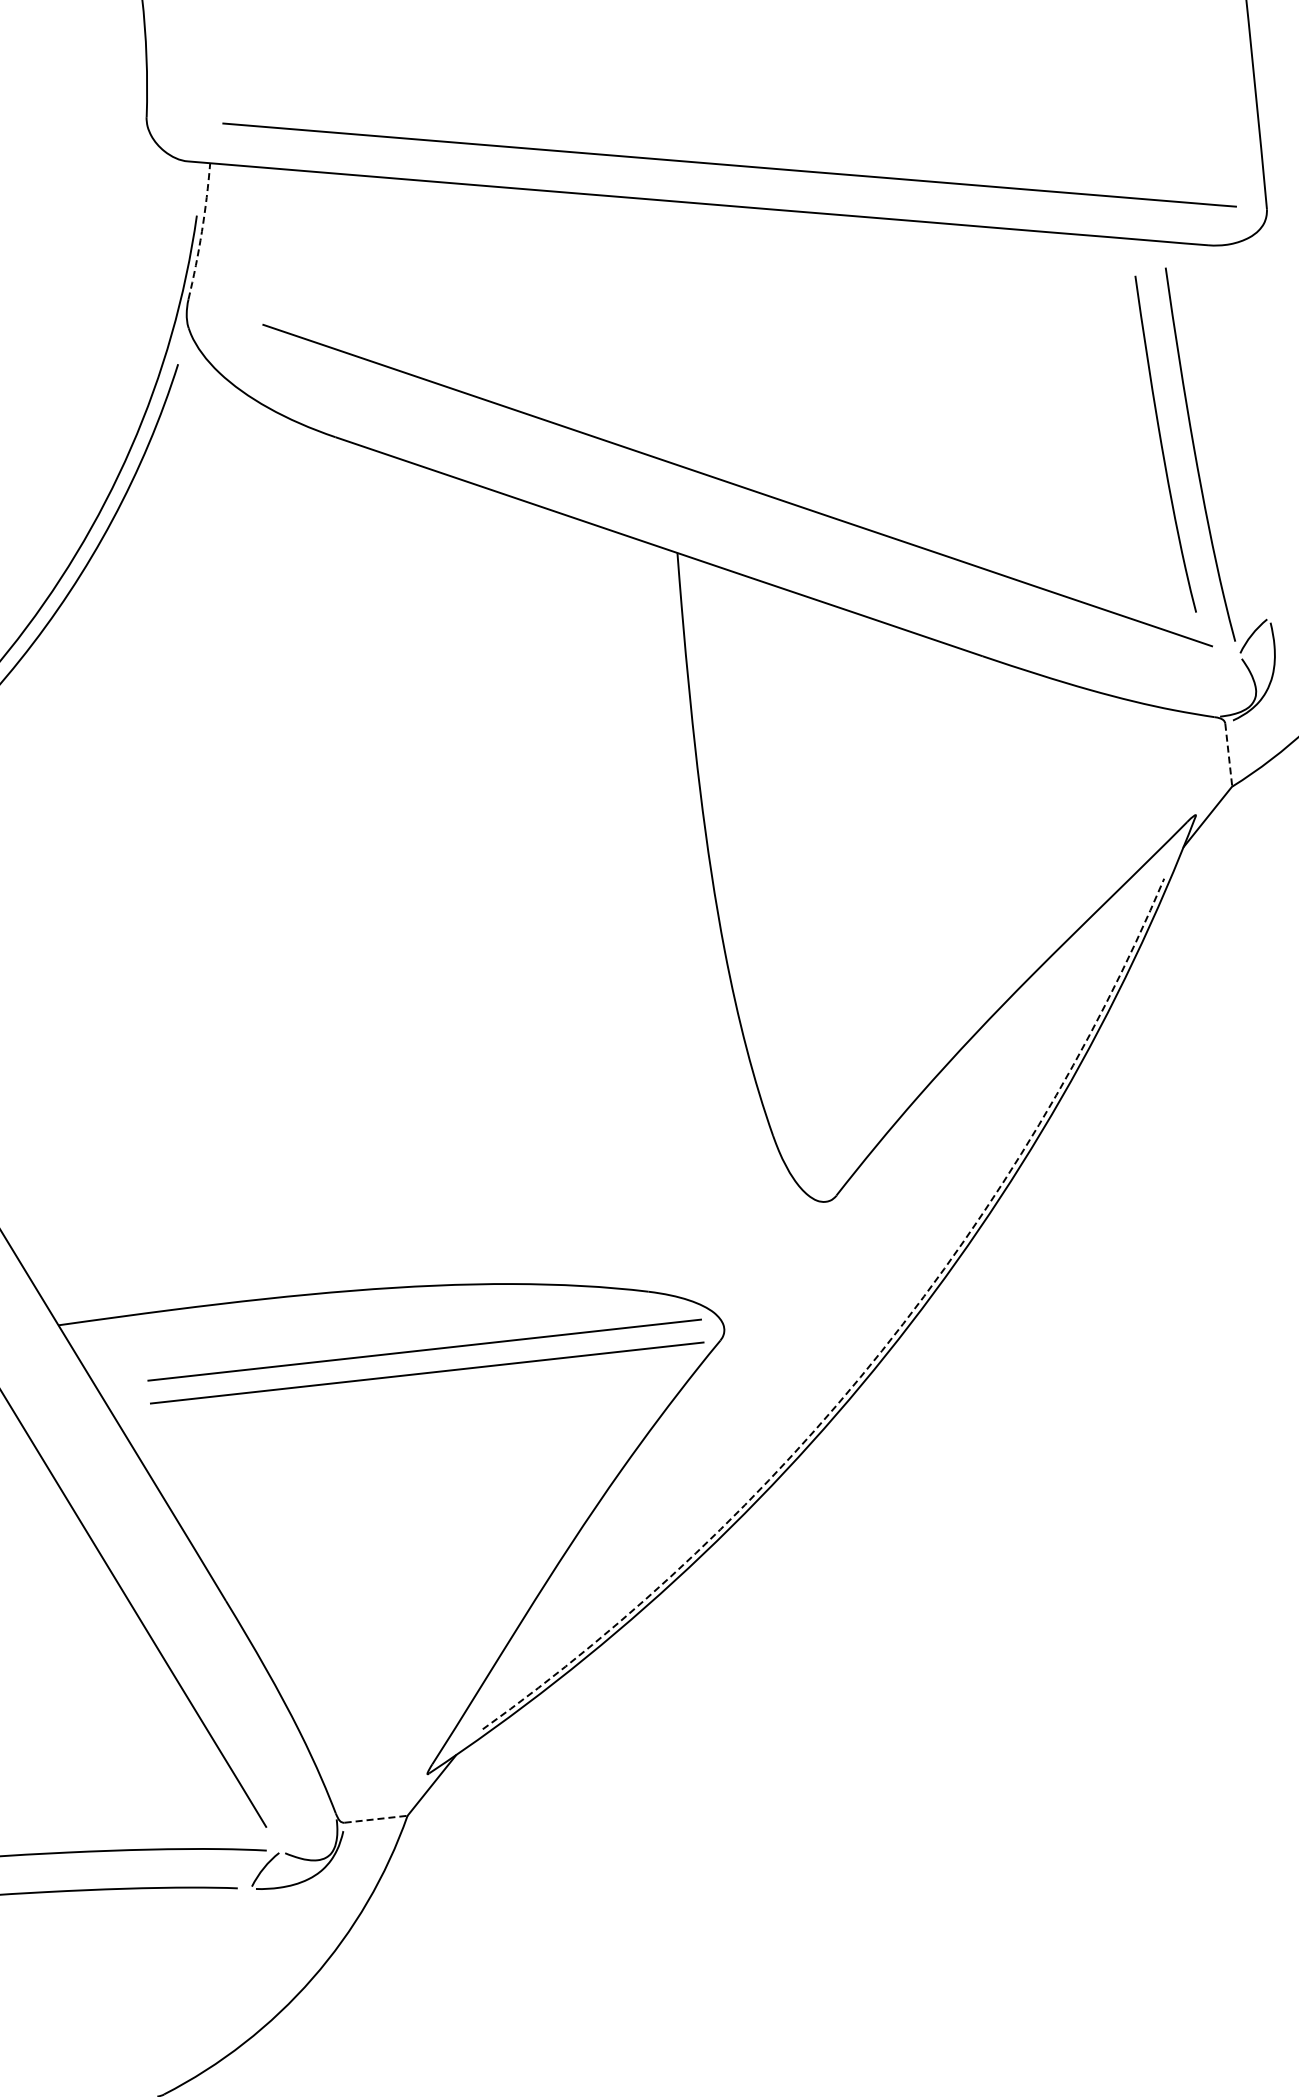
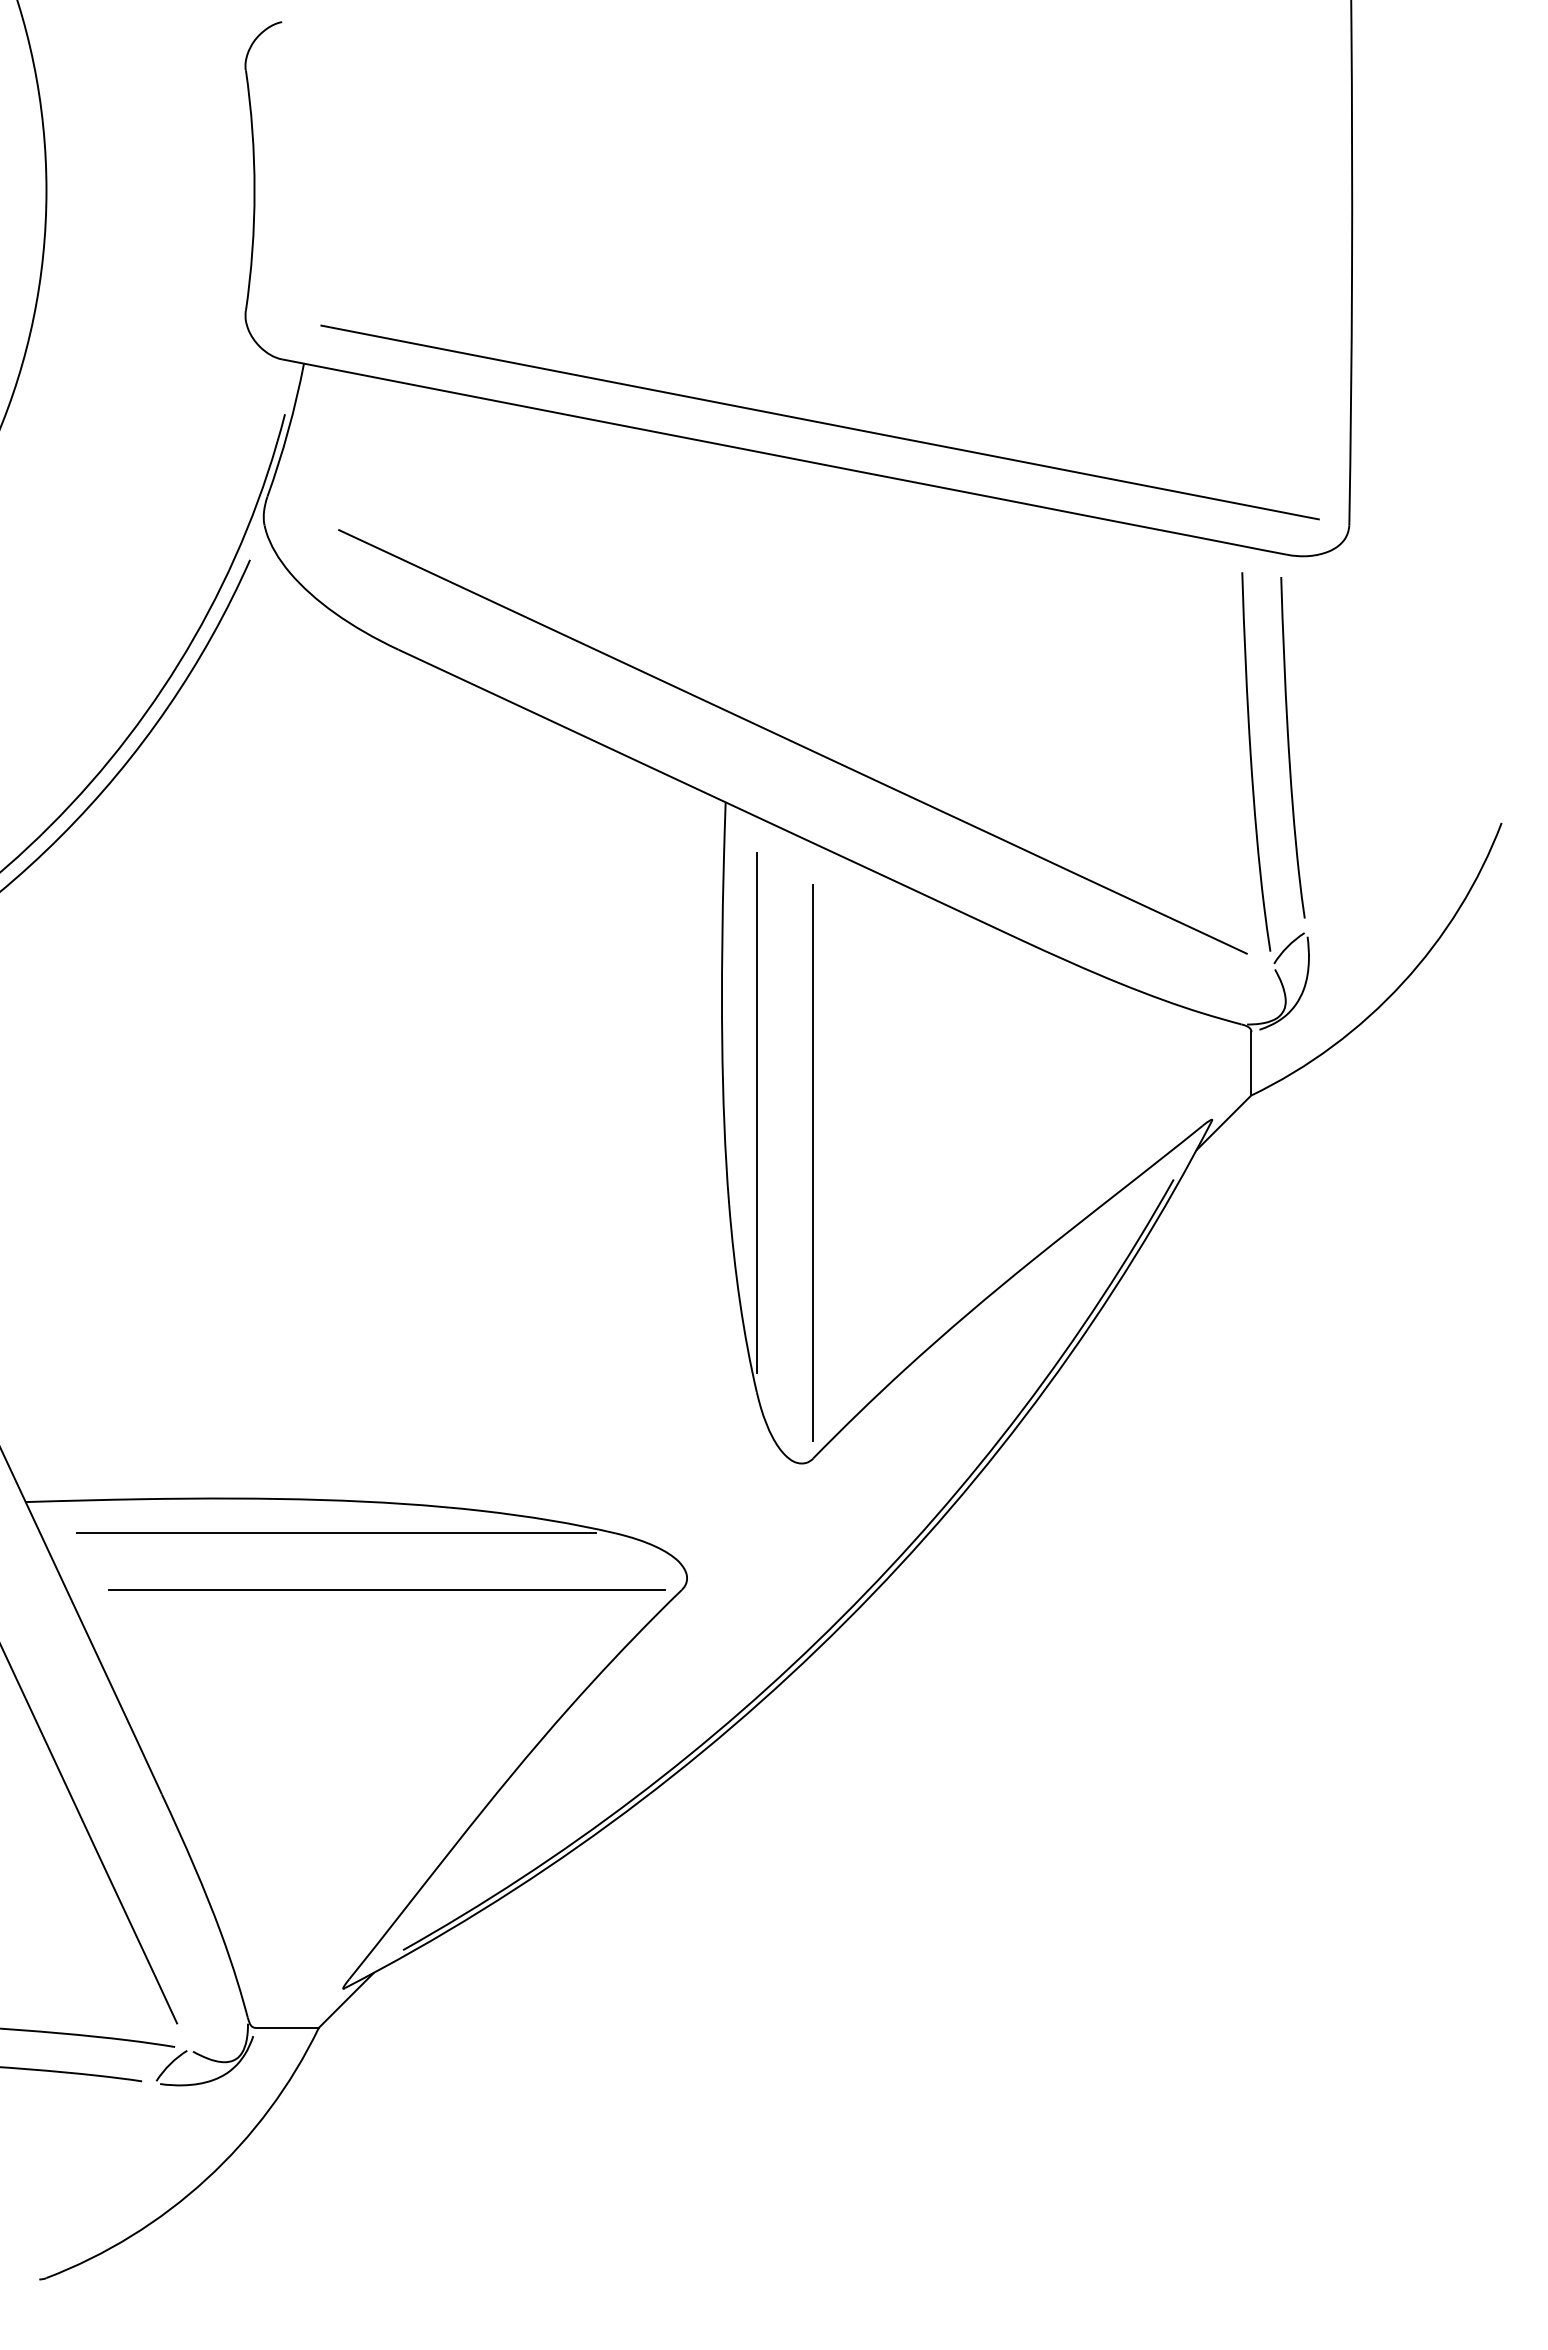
arc: (202, 231) -> (288, 430), dashed -> solid
curve: (1162, 444) -> (1289, 747), moved
line: (1228, 754) -> (1251, 1063), dashed -> solid
line: (742, 858) -> (756, 1113), added
line: (804, 902) -> (813, 1163), added
line: (370, 1322) -> (336, 1533), added
line: (424, 1349) -> (386, 1566), removed
arc: (882, 1350) -> (841, 1617), dashed -> solid
line: (376, 1818) -> (287, 2027), dashed -> solid

